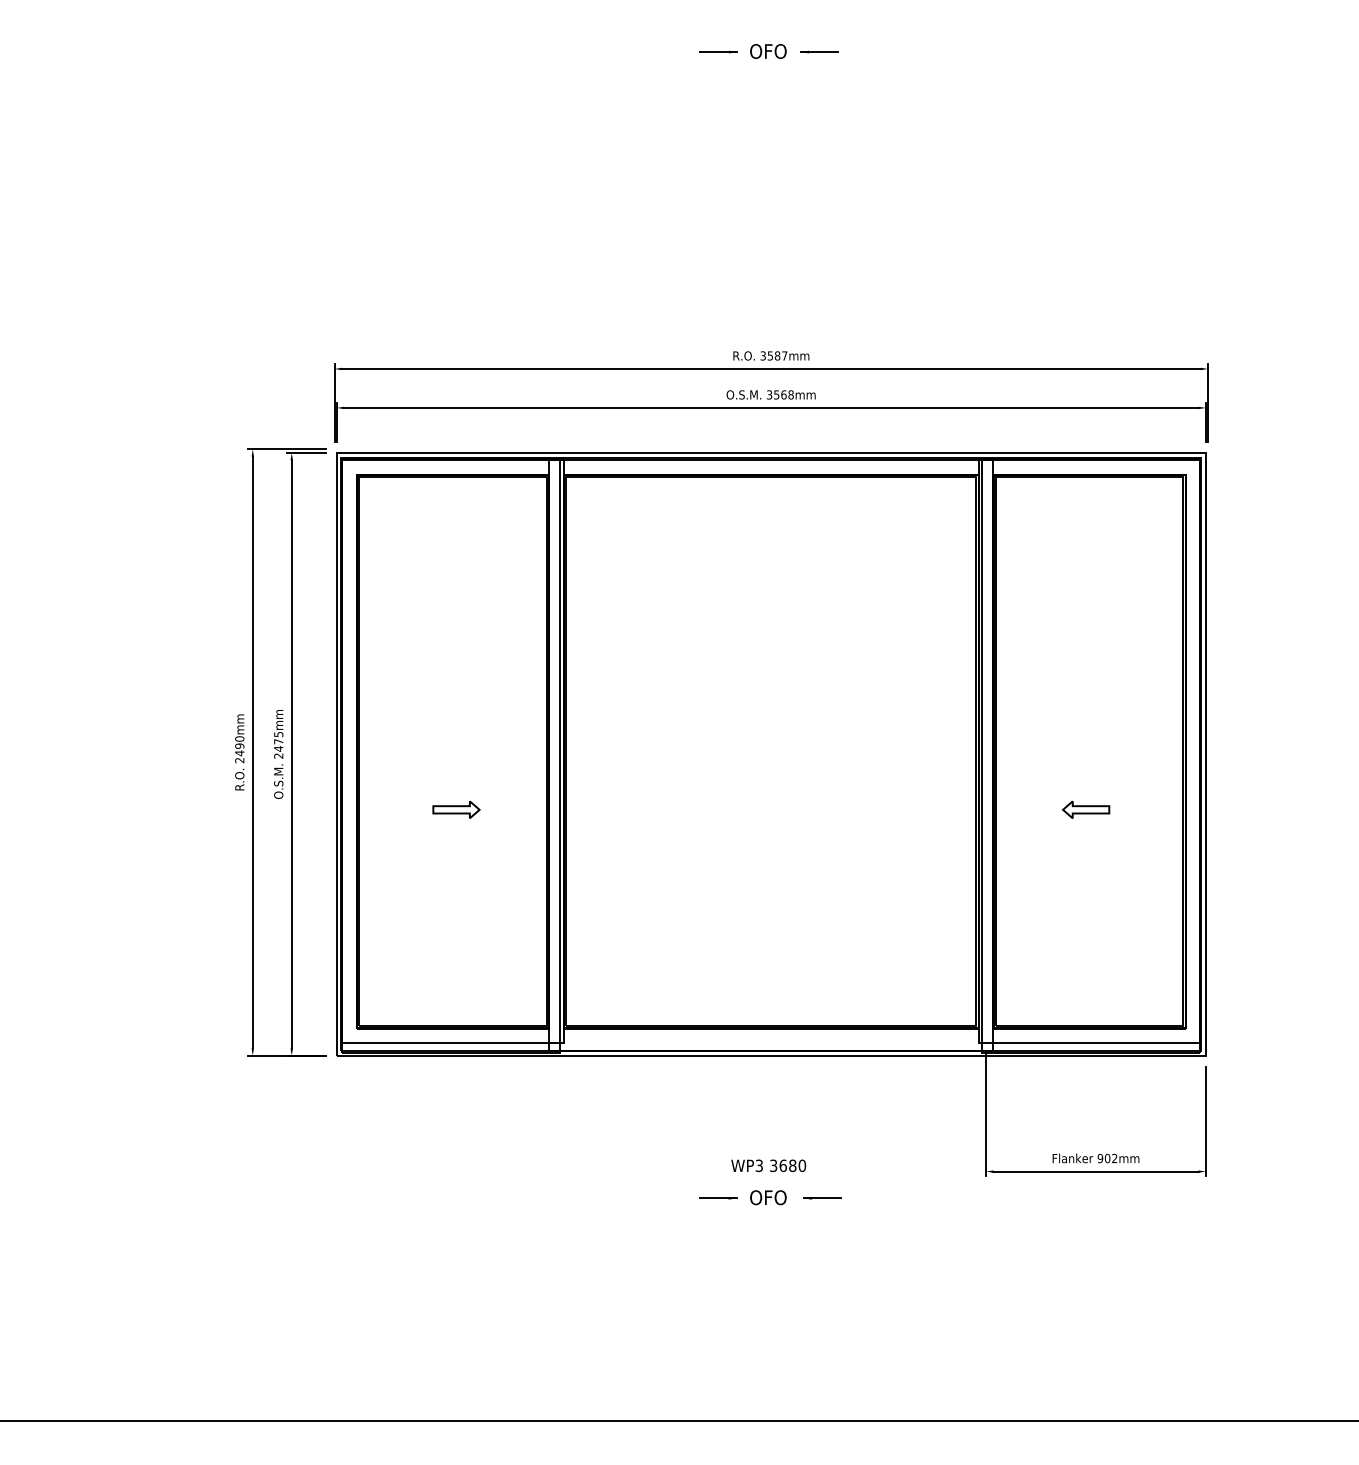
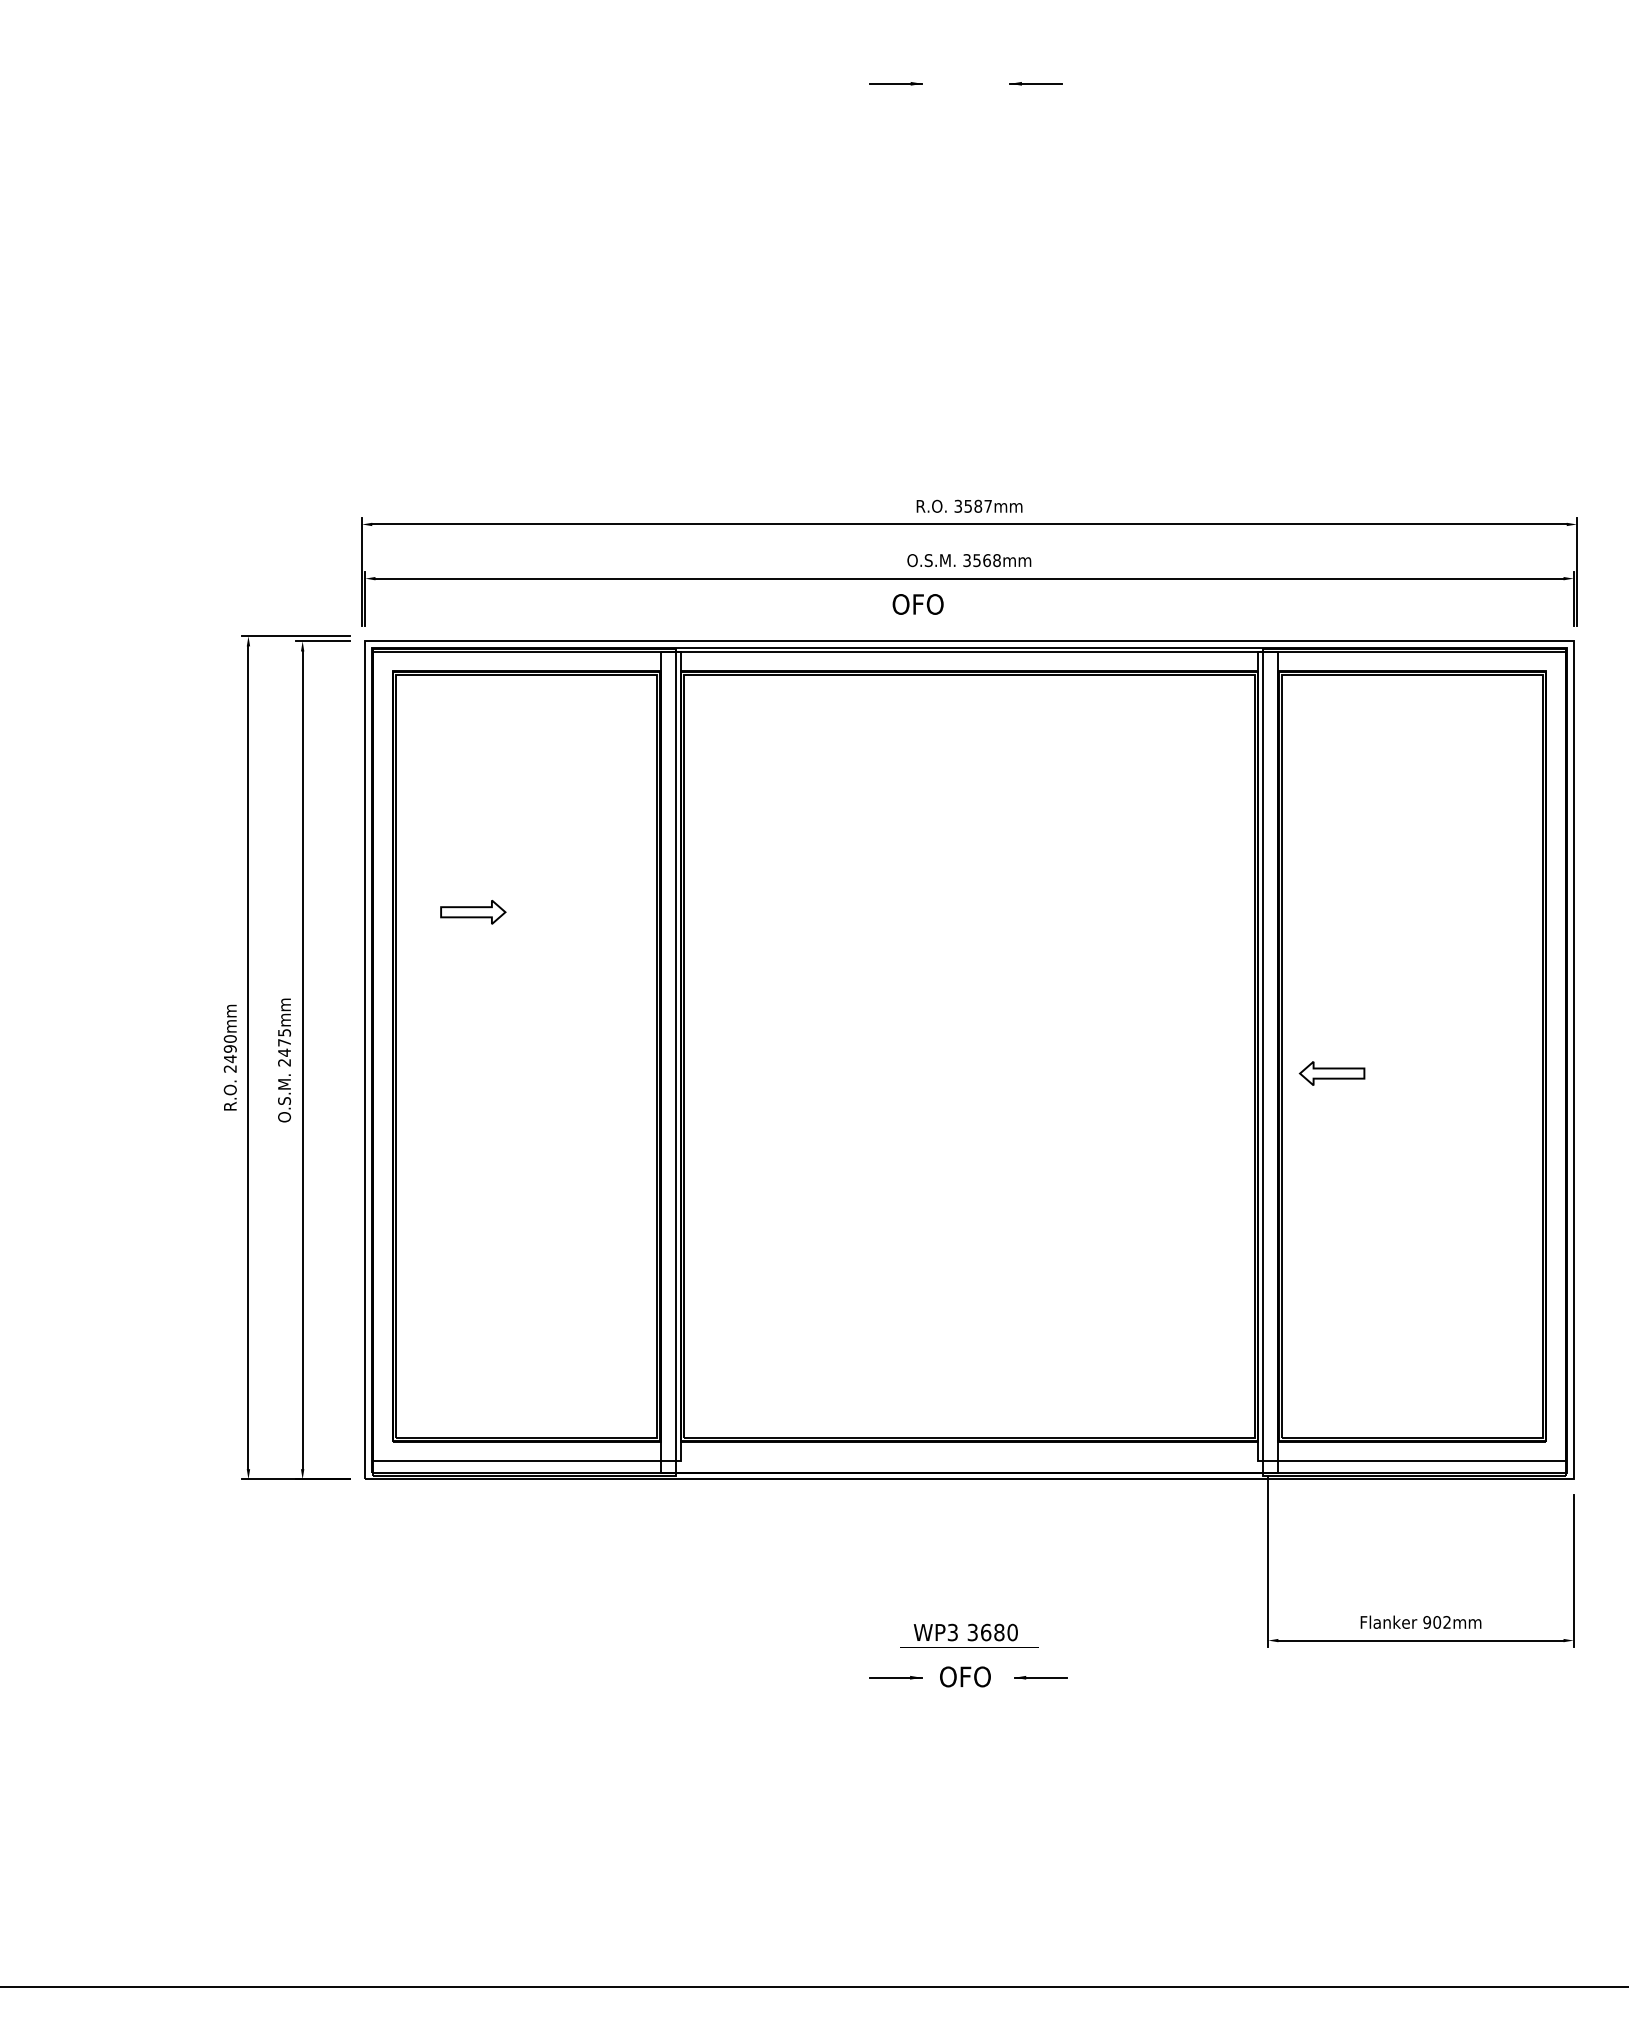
text: (768, 51) -> (918, 604), moved
part: (456, 809) -> (473, 911), moved
part: (1085, 809) -> (1331, 1073), moved

